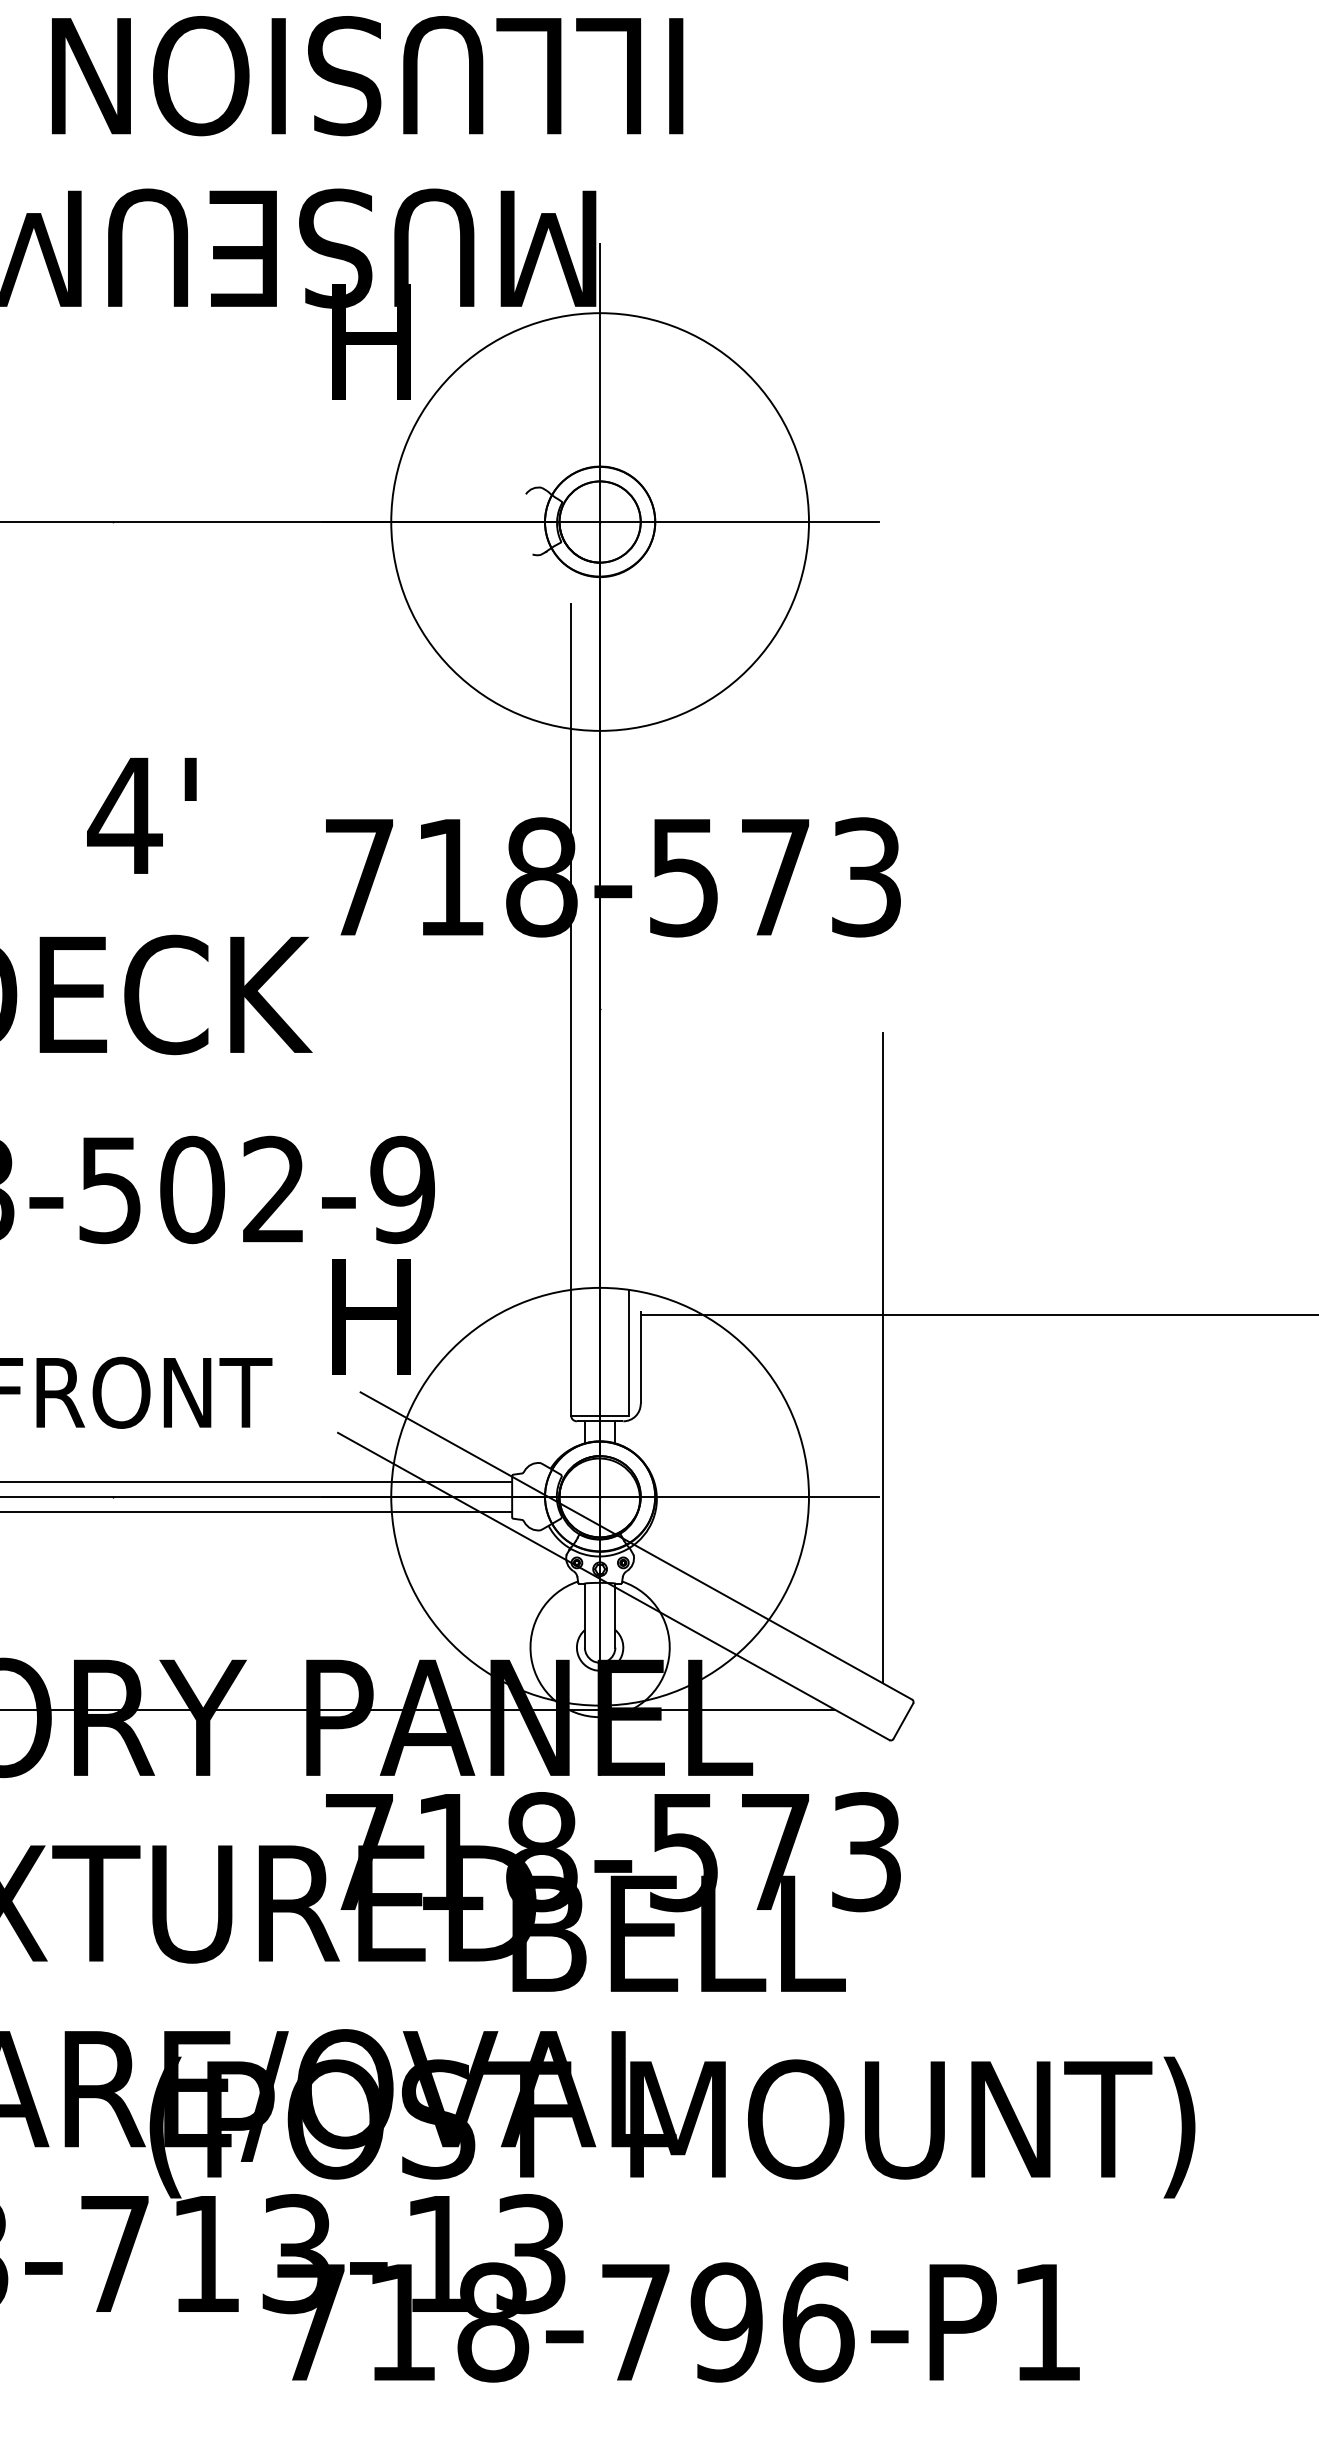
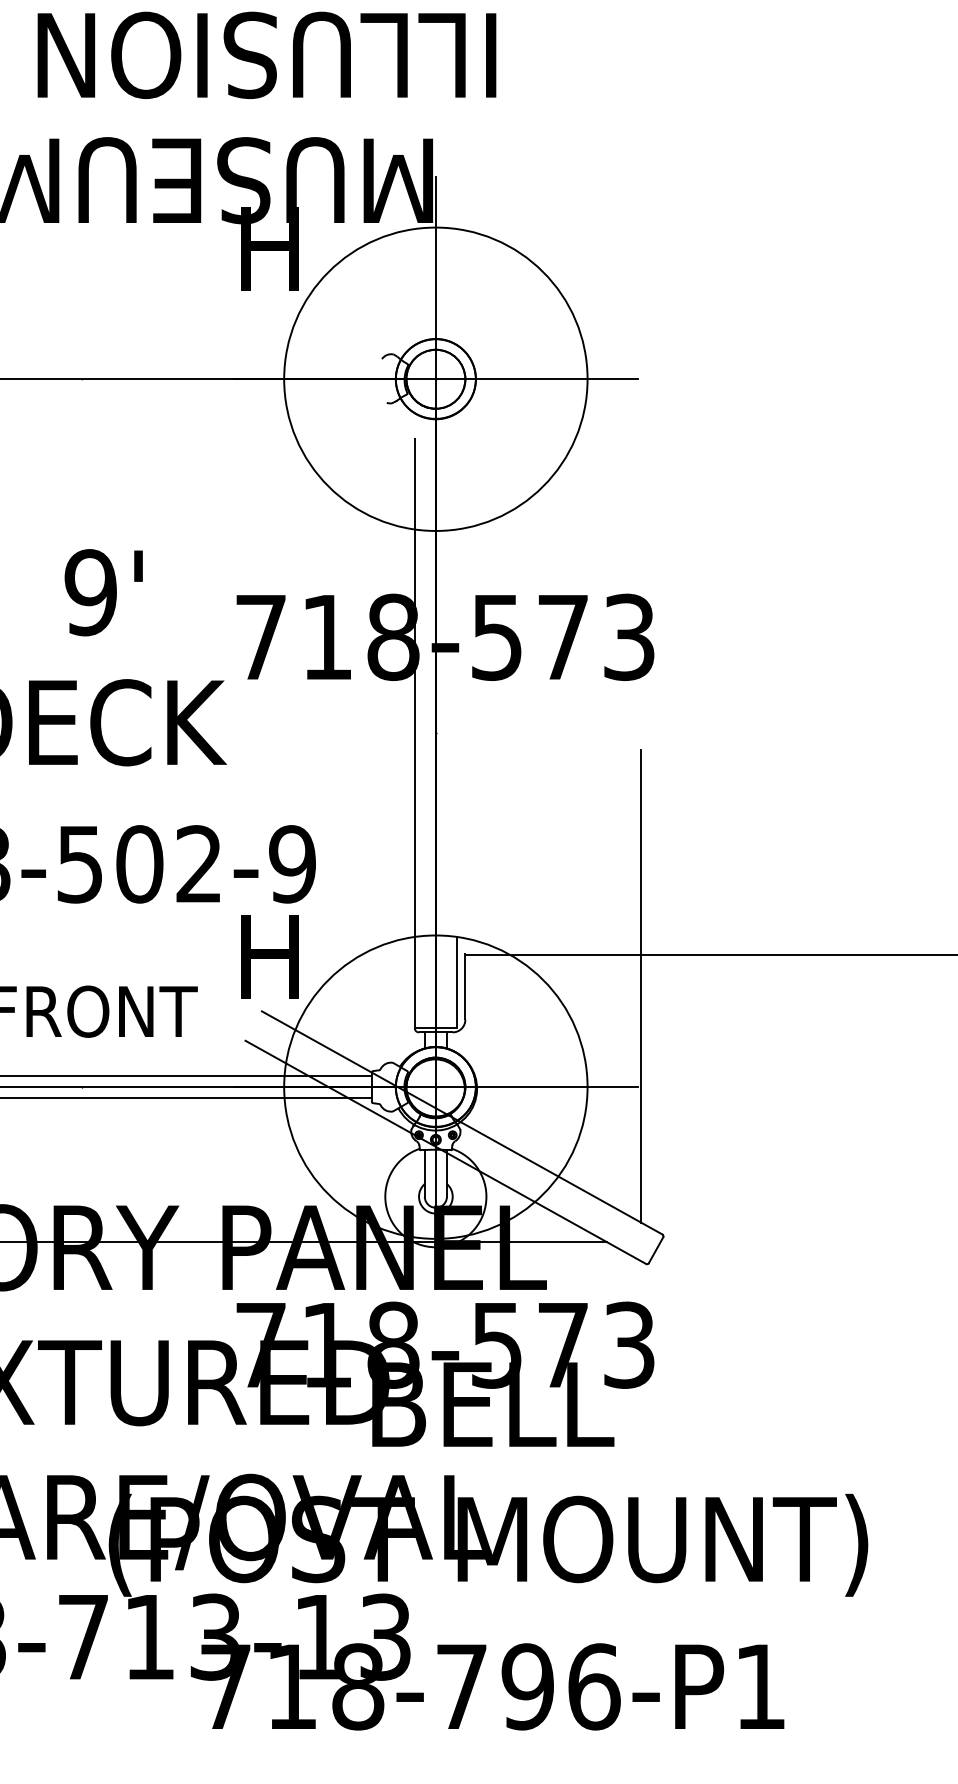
text: (124, 815) -> (90, 592), 4' -> 9'

